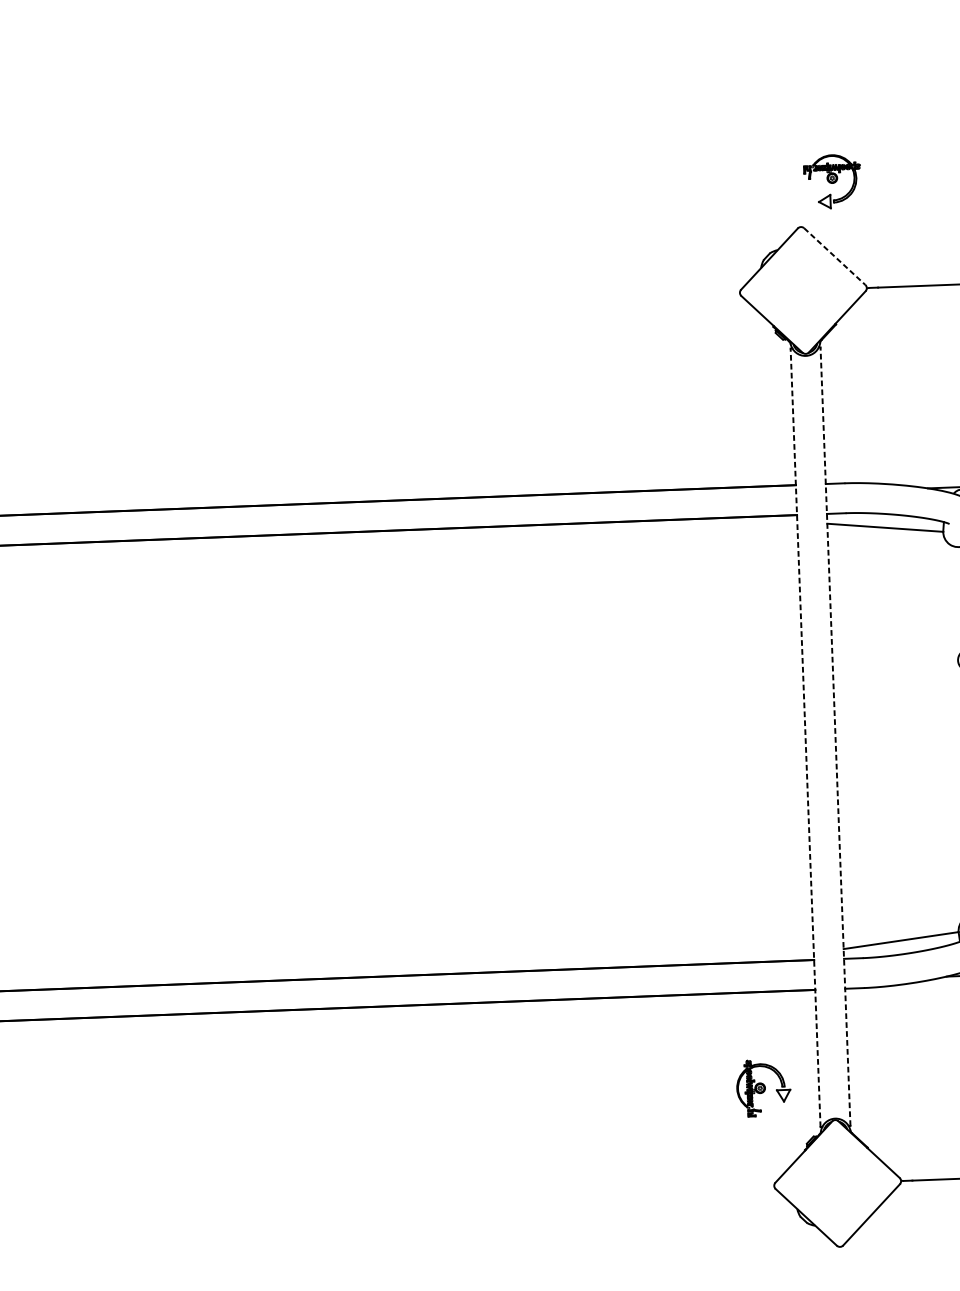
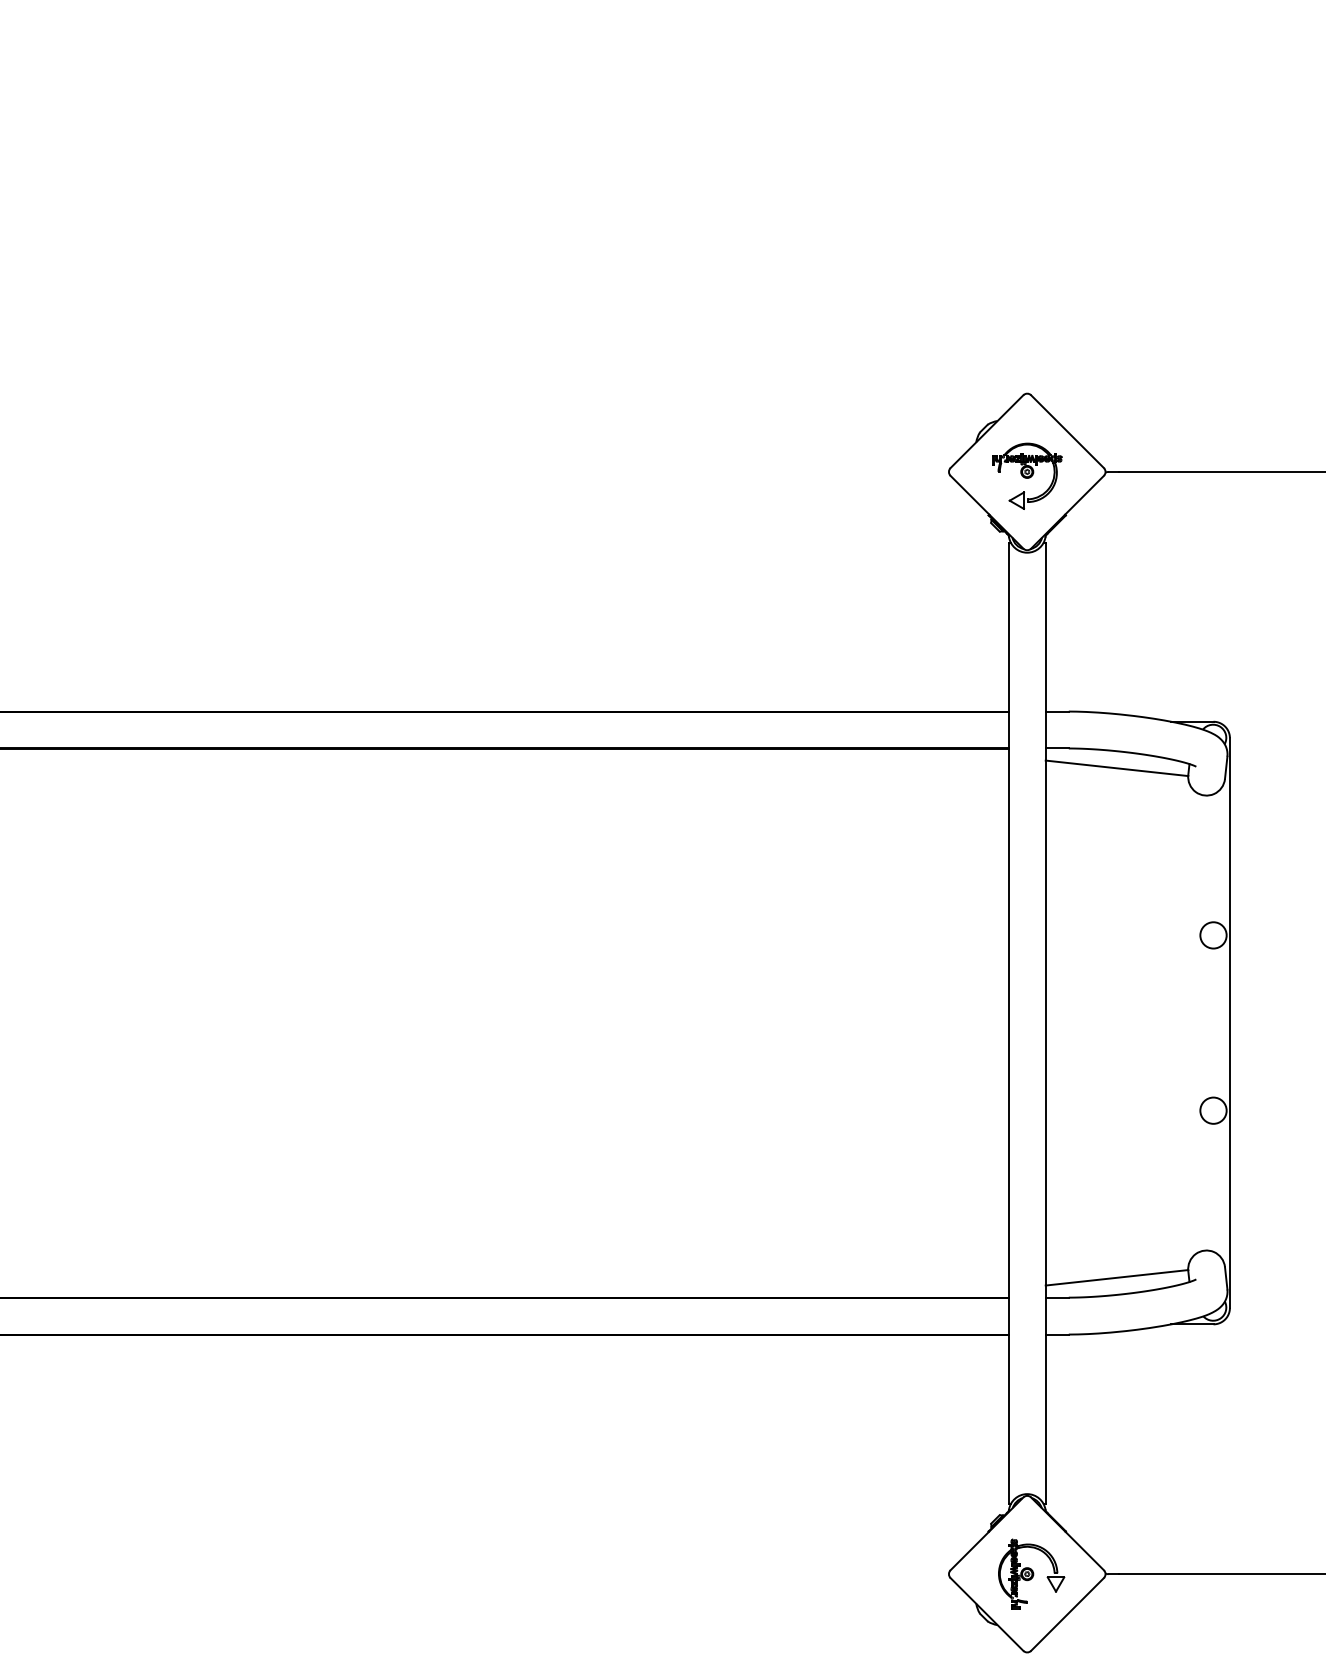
part: (832, 181) -> (1027, 475), moved
line: (834, 257) -> (1067, 432), dashed -> solid
line: (835, 735) -> (1045, 1022), dashed -> solid
line: (805, 737) -> (1008, 1022), dashed -> solid
part: (763, 1087) -> (1031, 1573), moved

